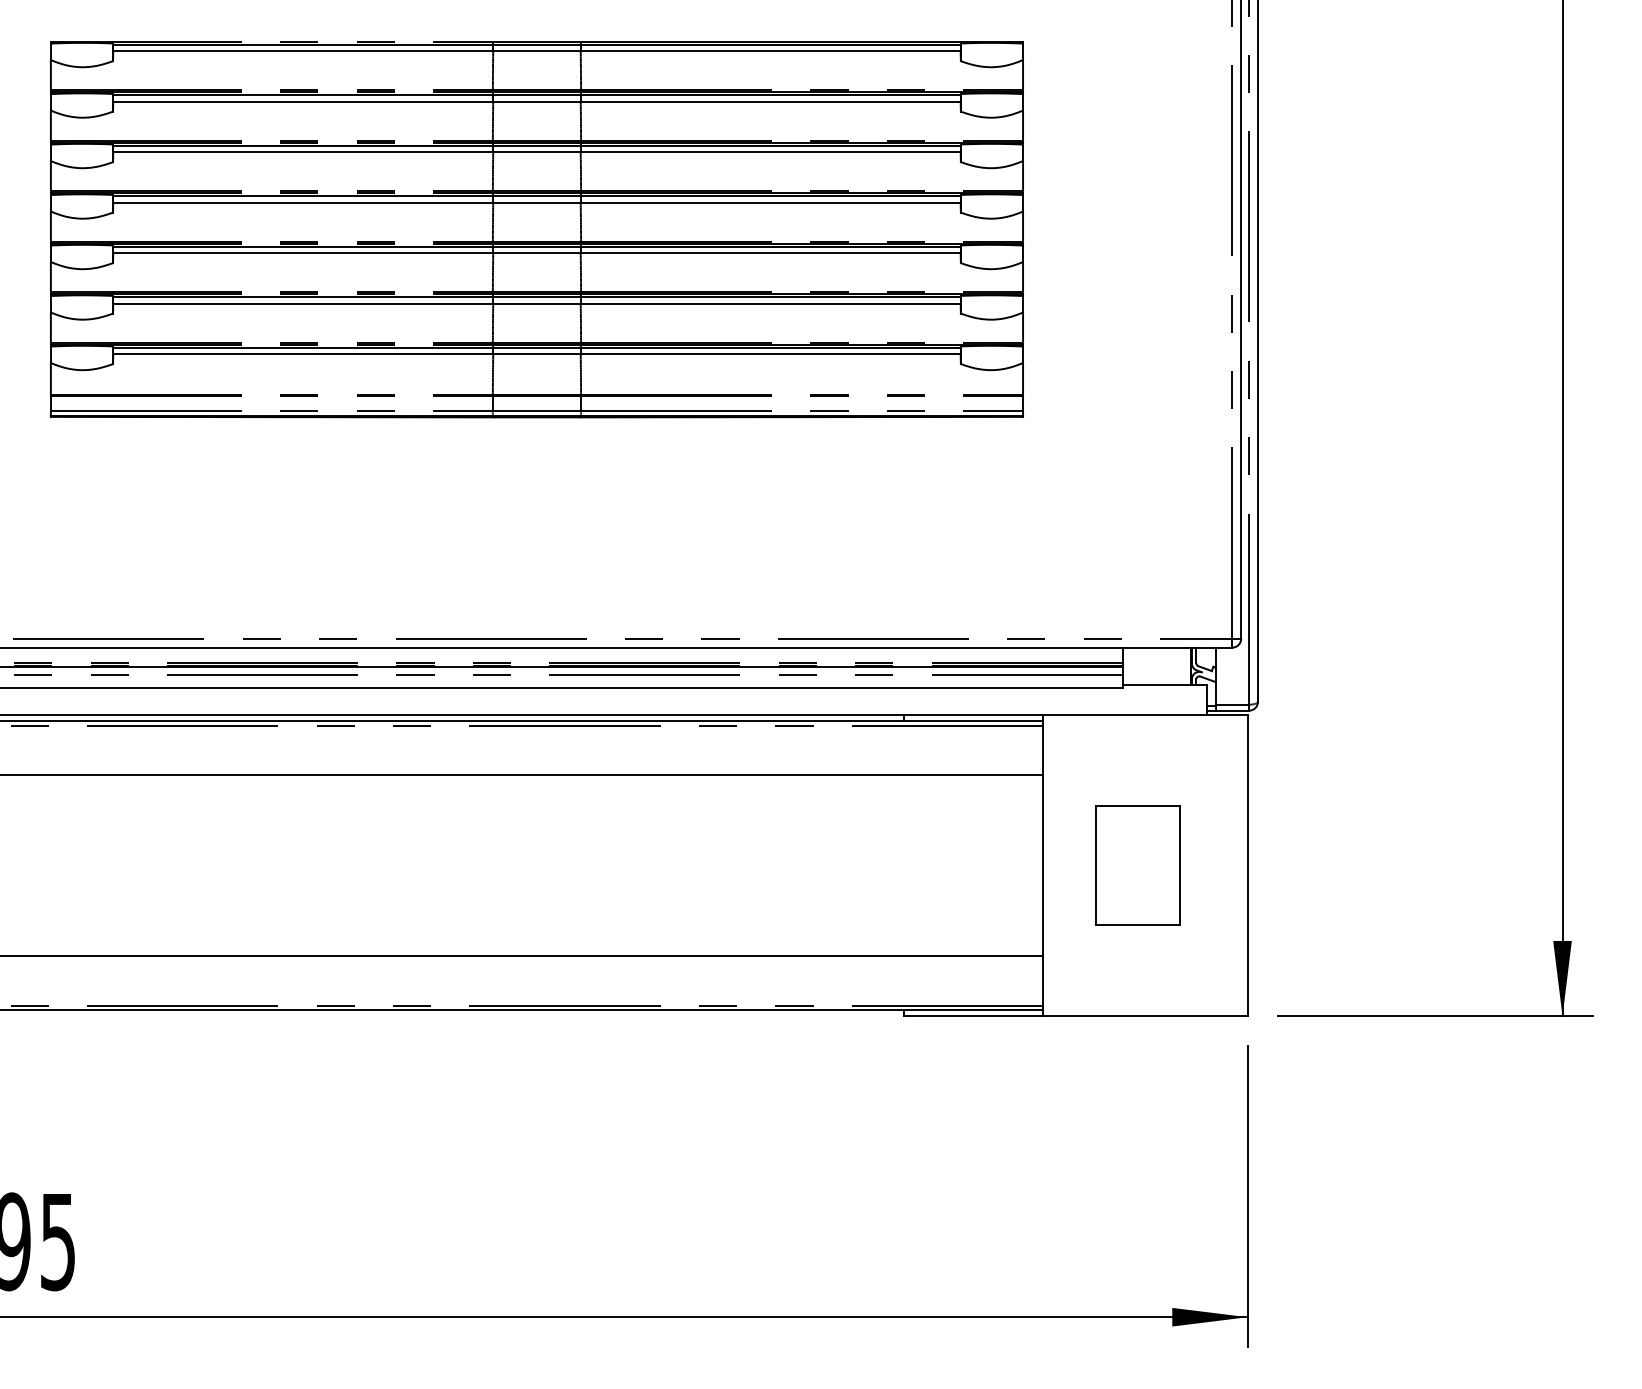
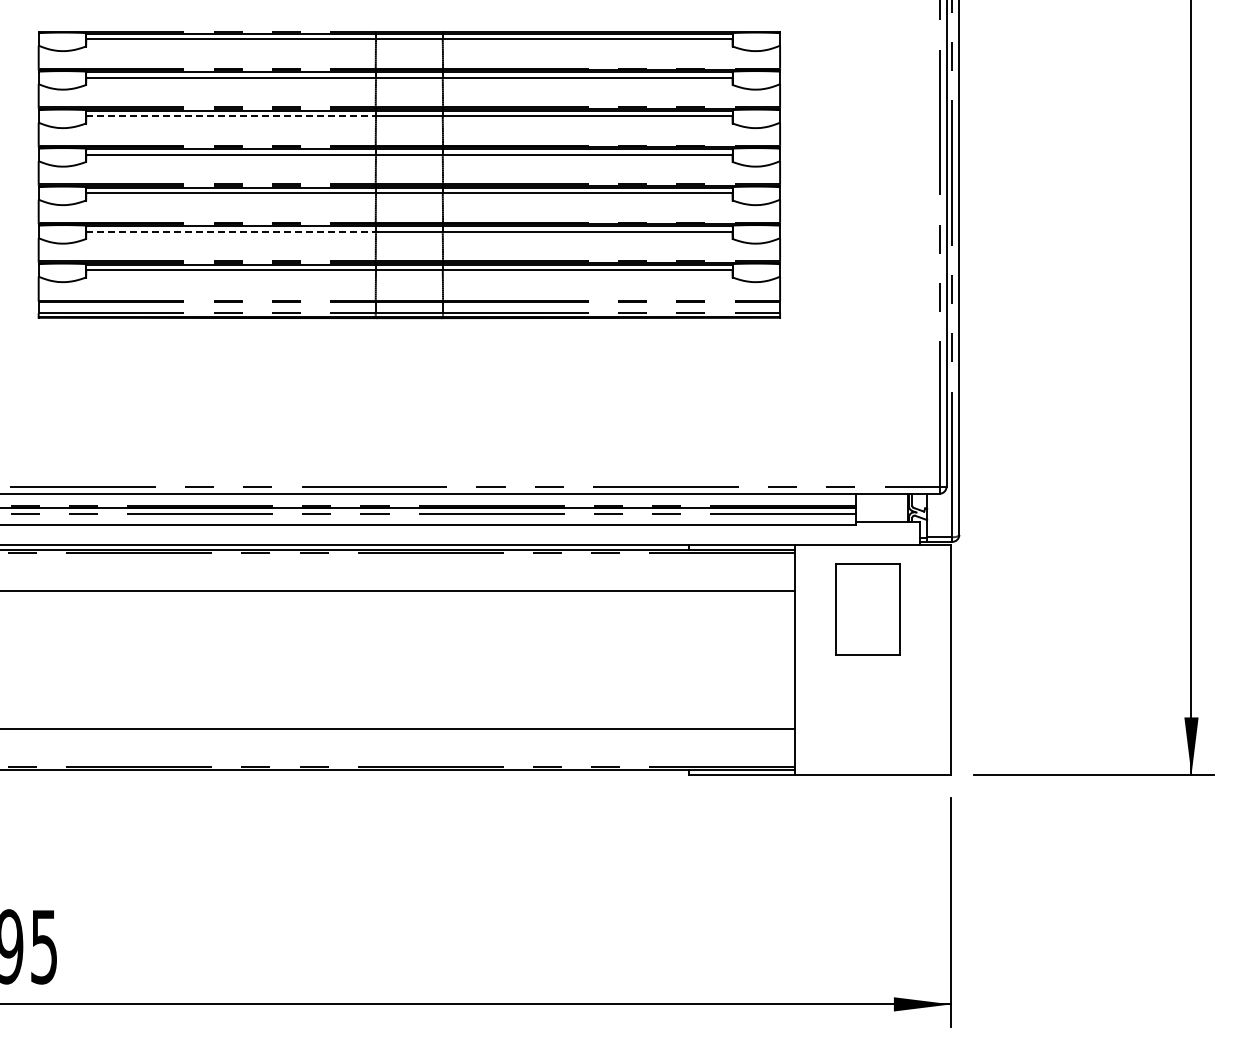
line: (303, 152) -> (231, 116), solid -> dashed
line: (303, 303) -> (231, 231), solid -> dashed
part: (1137, 866) -> (867, 609), moved

